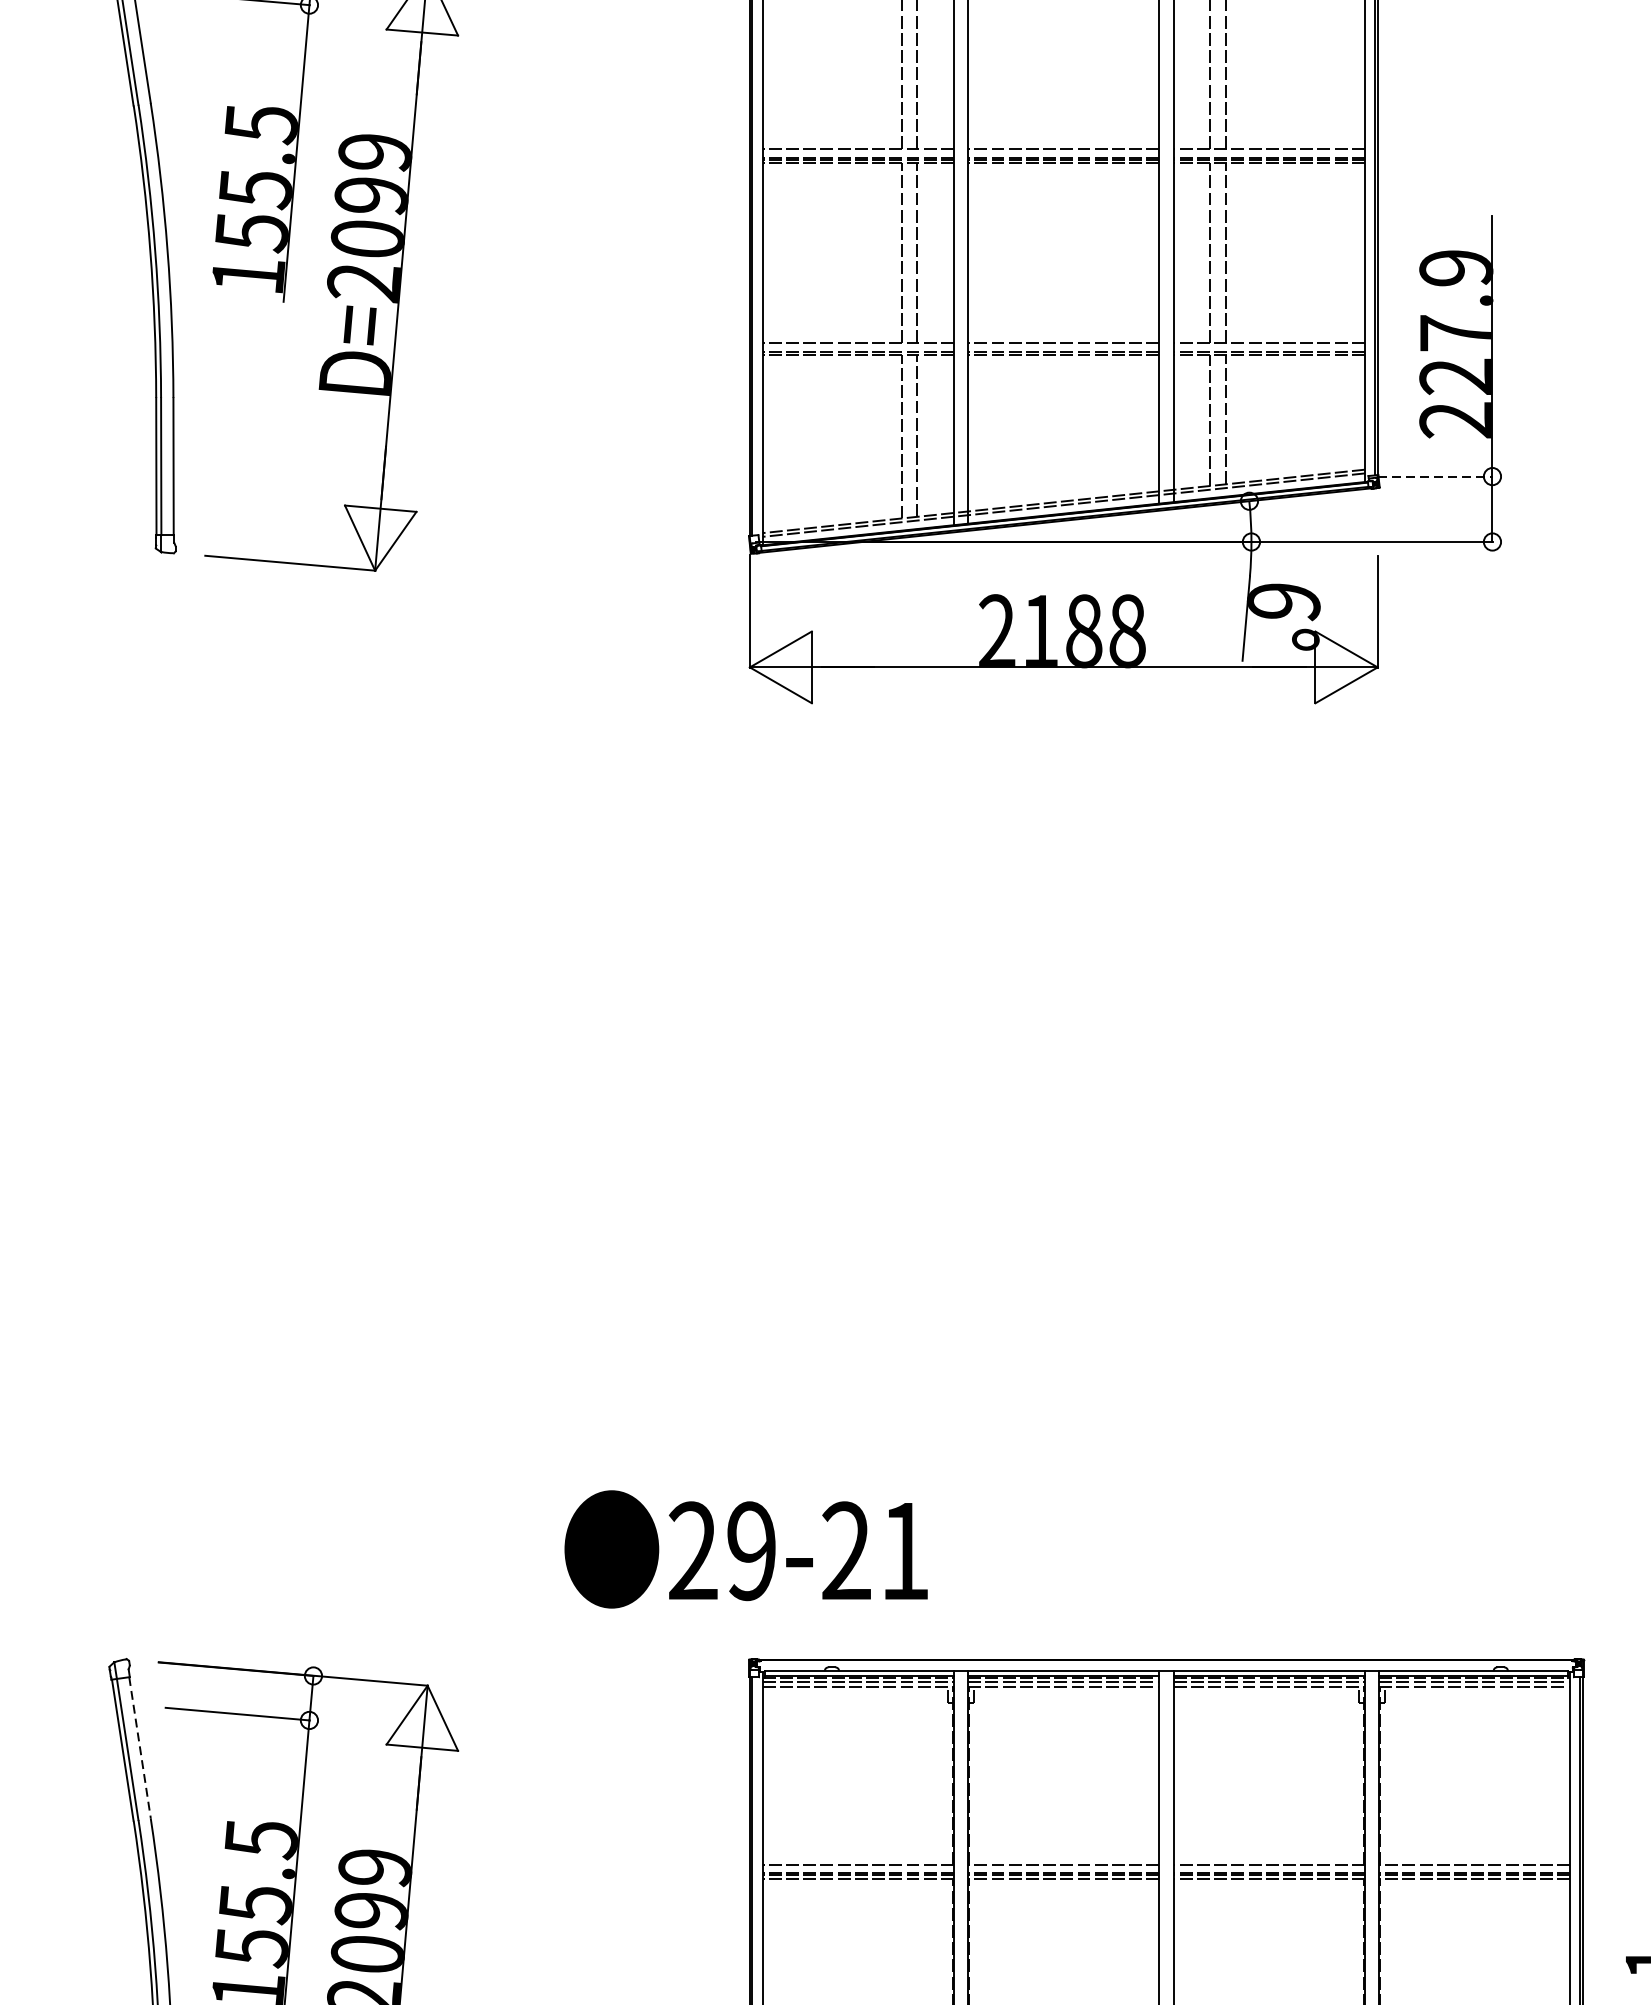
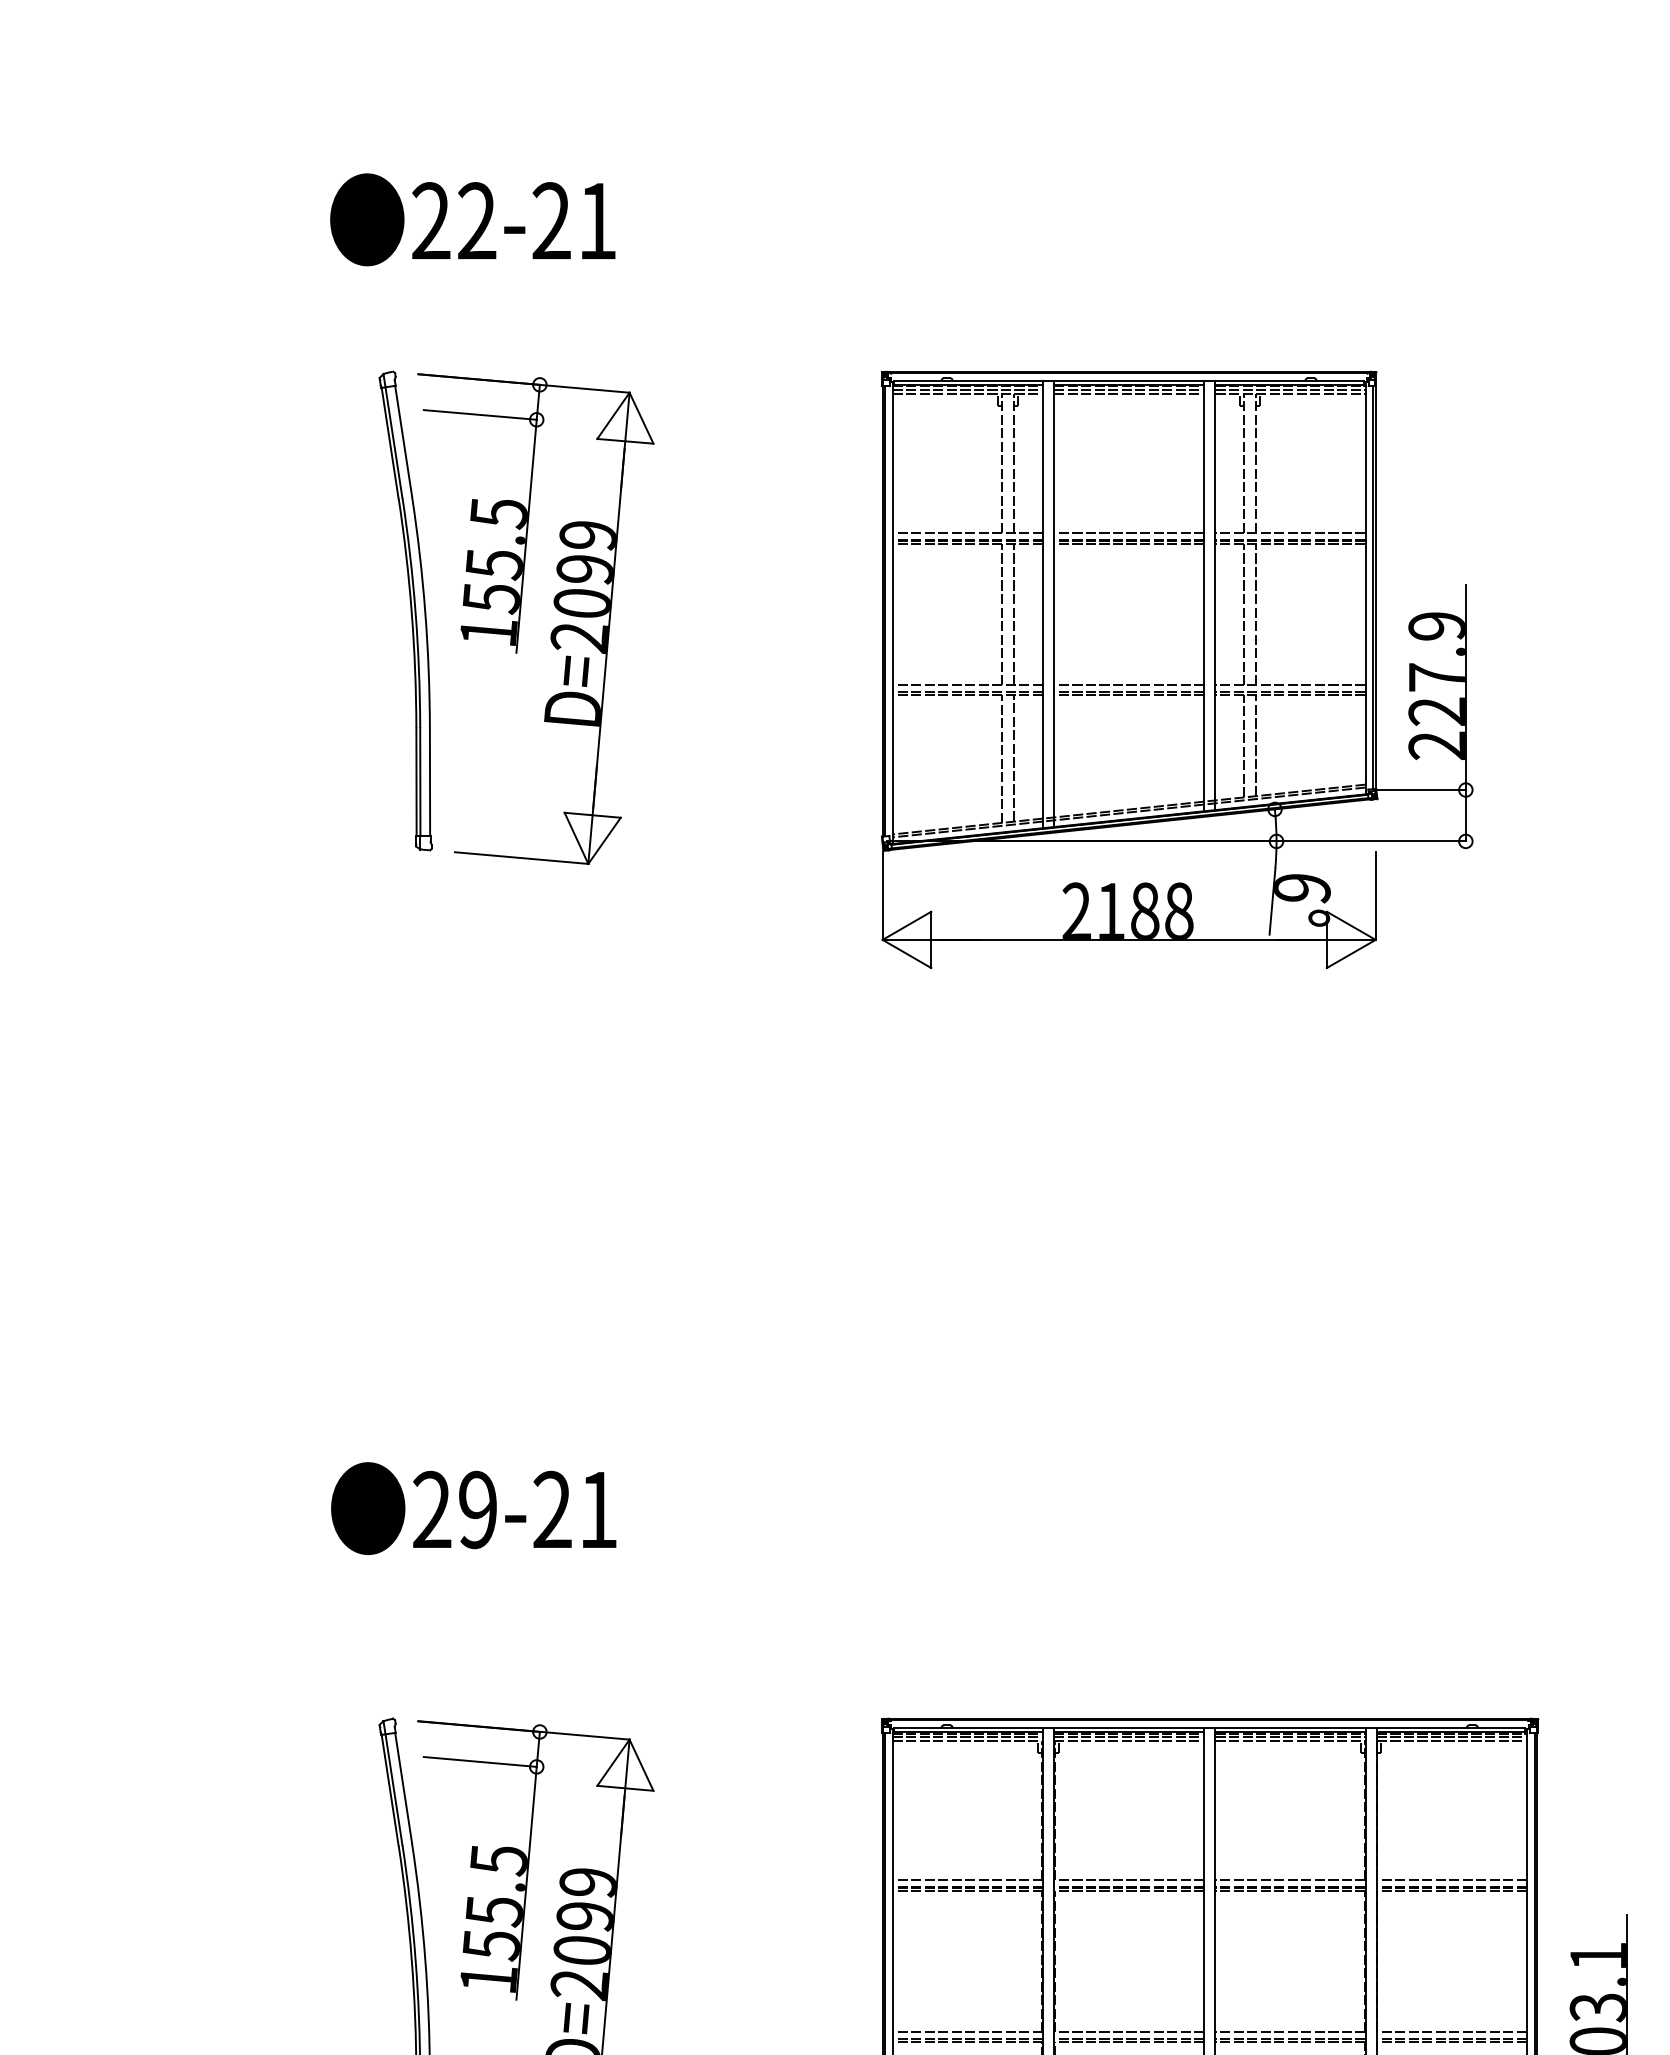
line: (1436, 477) -> (1421, 790), dashed -> solid
text: (745, 1549) -> (473, 1508), moved
line: (139, 1747) -> (403, 1788), dashed -> solid

